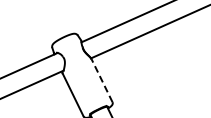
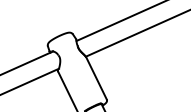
line: (102, 80) -> (97, 78), dashed -> solid

